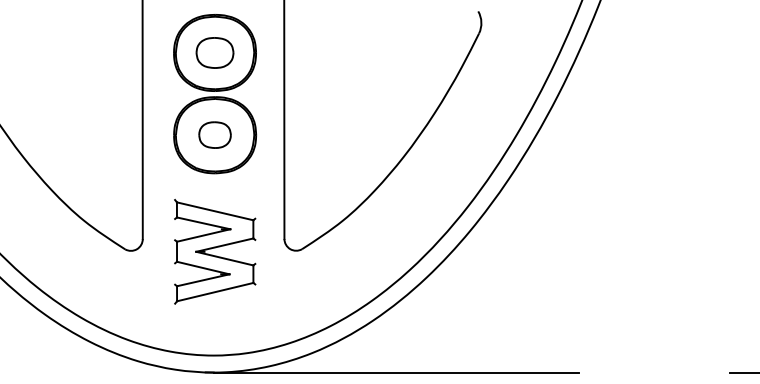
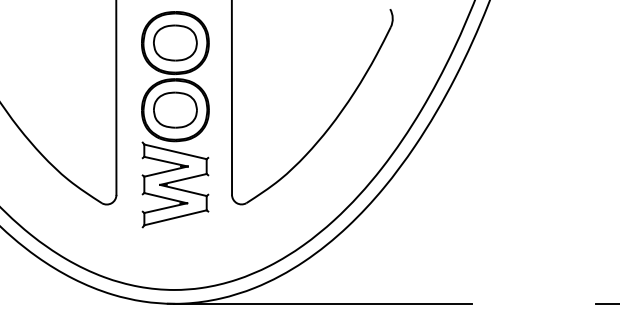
part: (214, 52) -> (174, 42), size x1.43
part: (214, 134) -> (174, 109), size x1.67
part: (215, 251) -> (175, 184), moved

